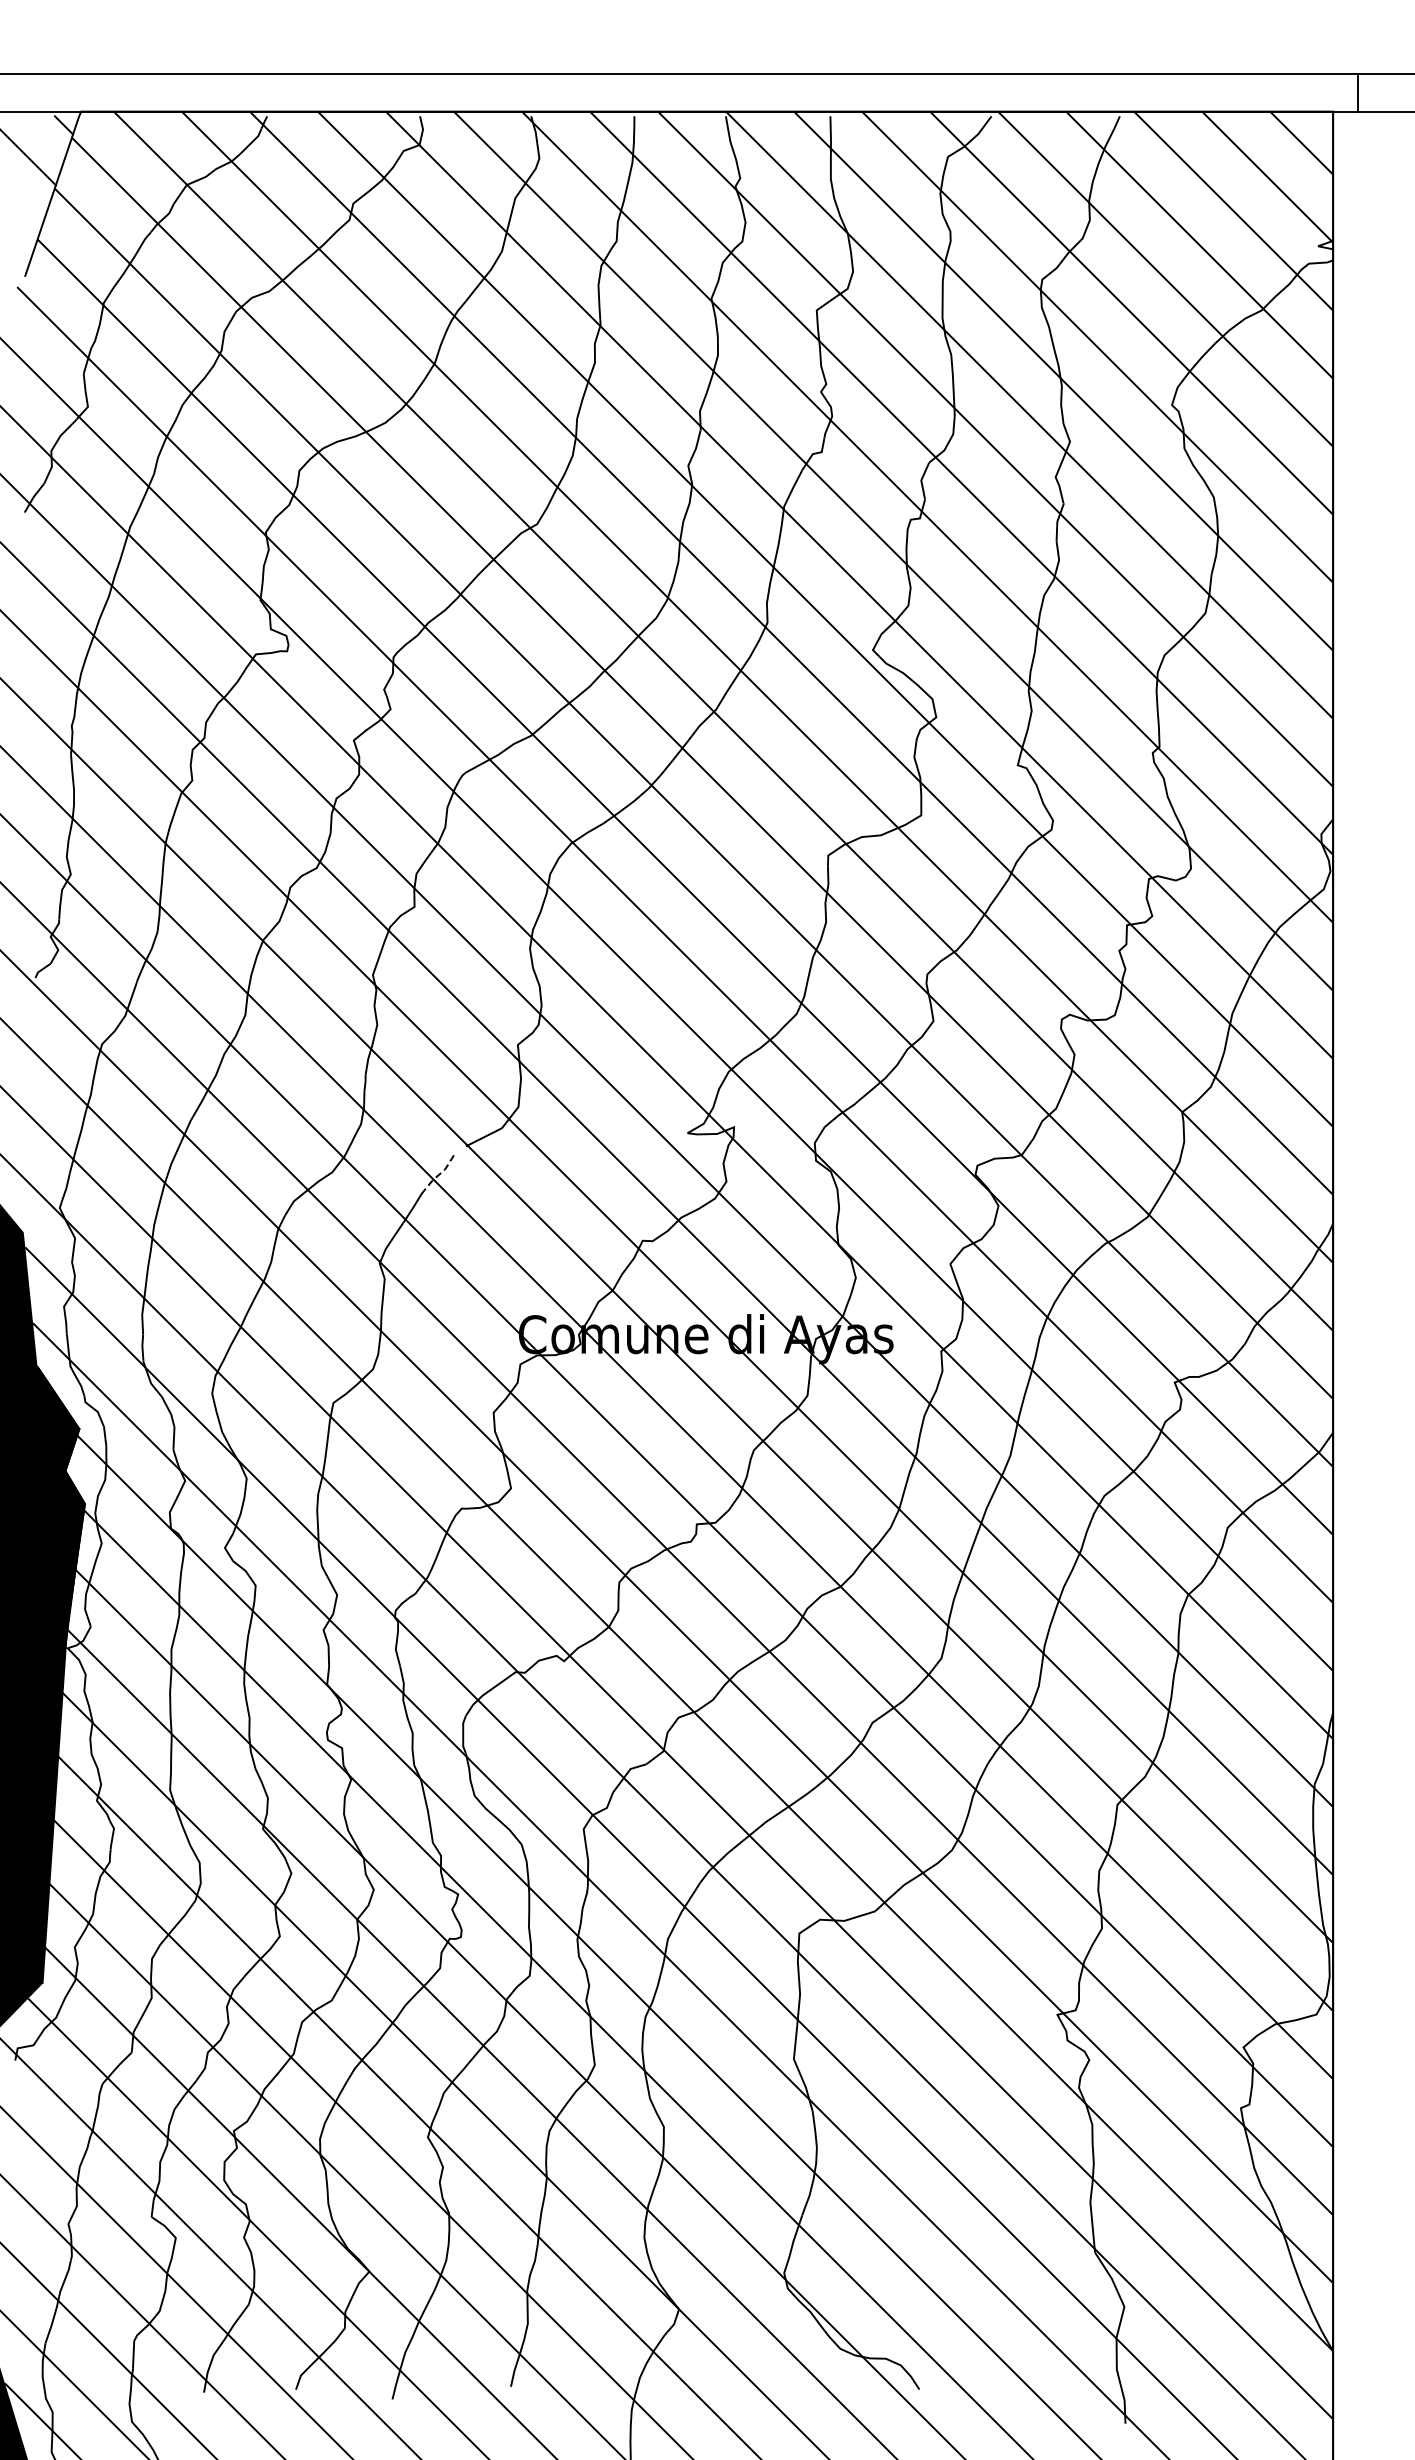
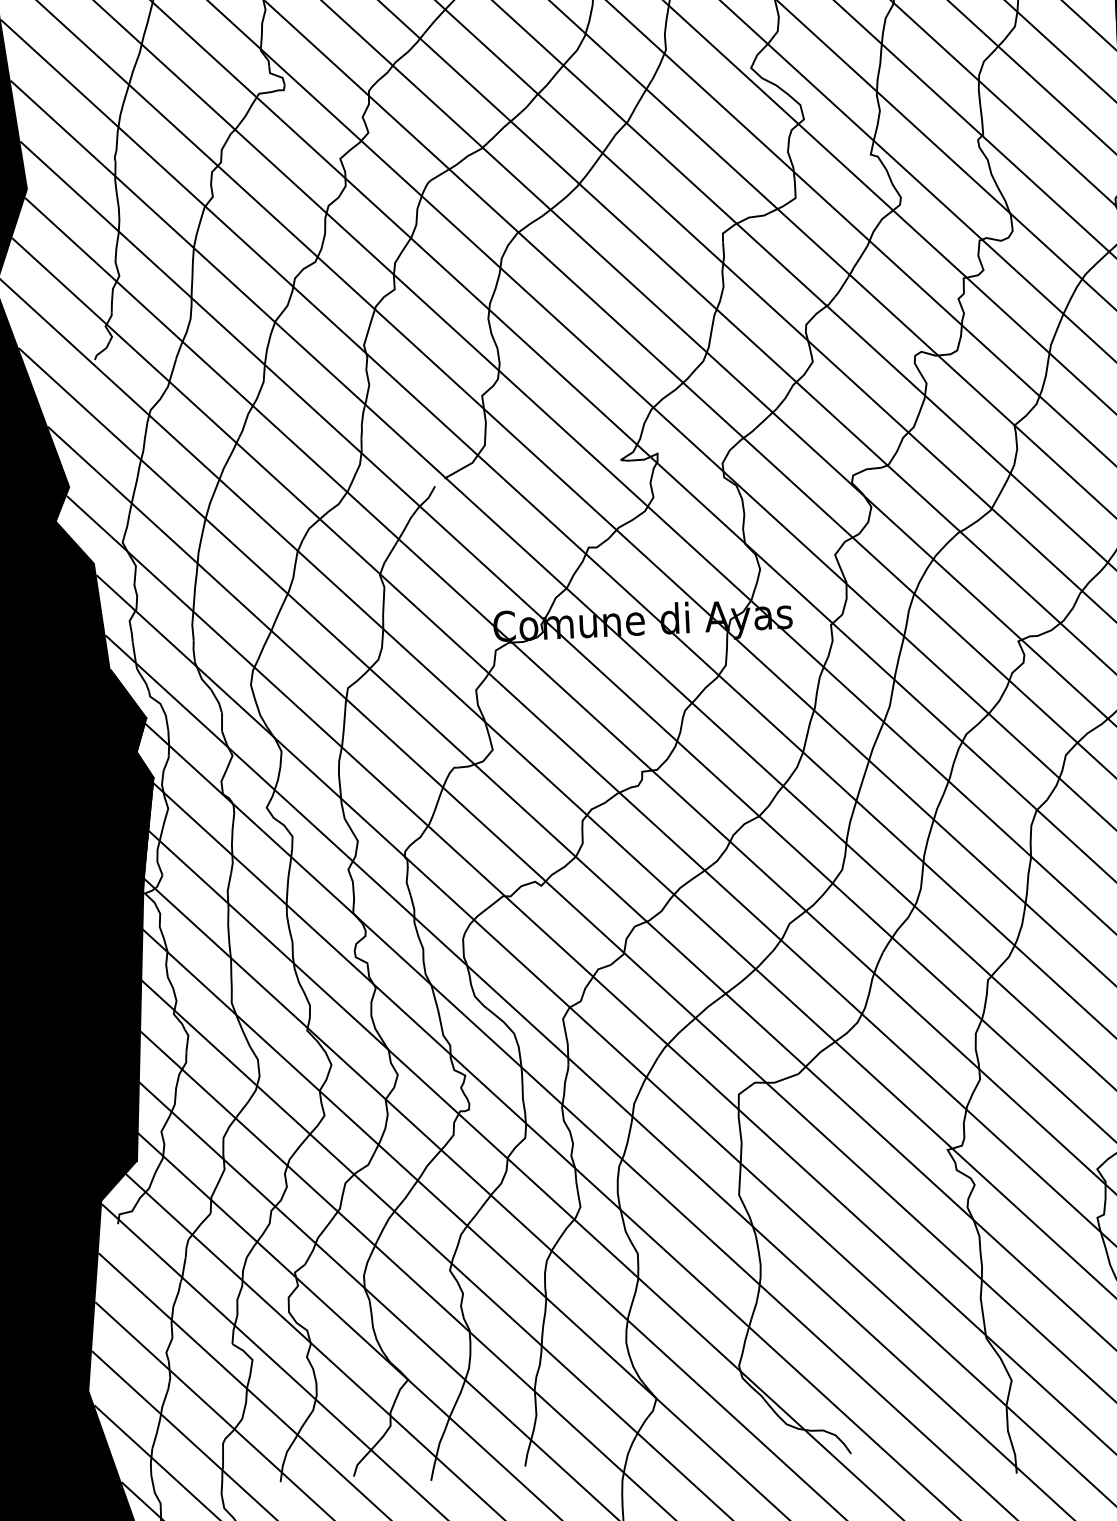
line: (440, 1173) -> (425, 501), dashed -> solid

